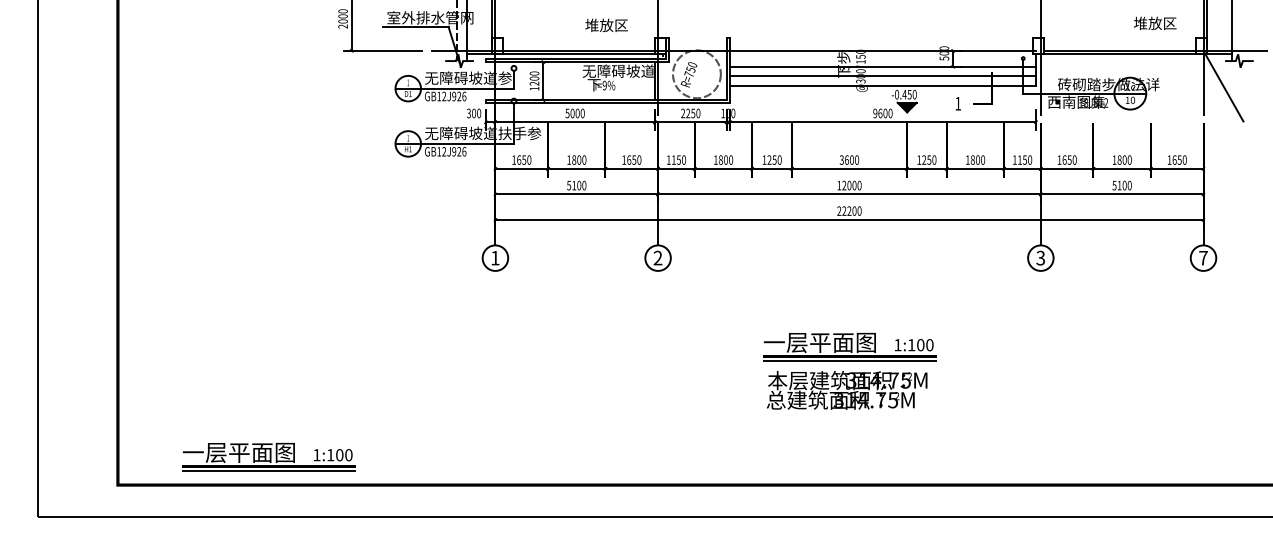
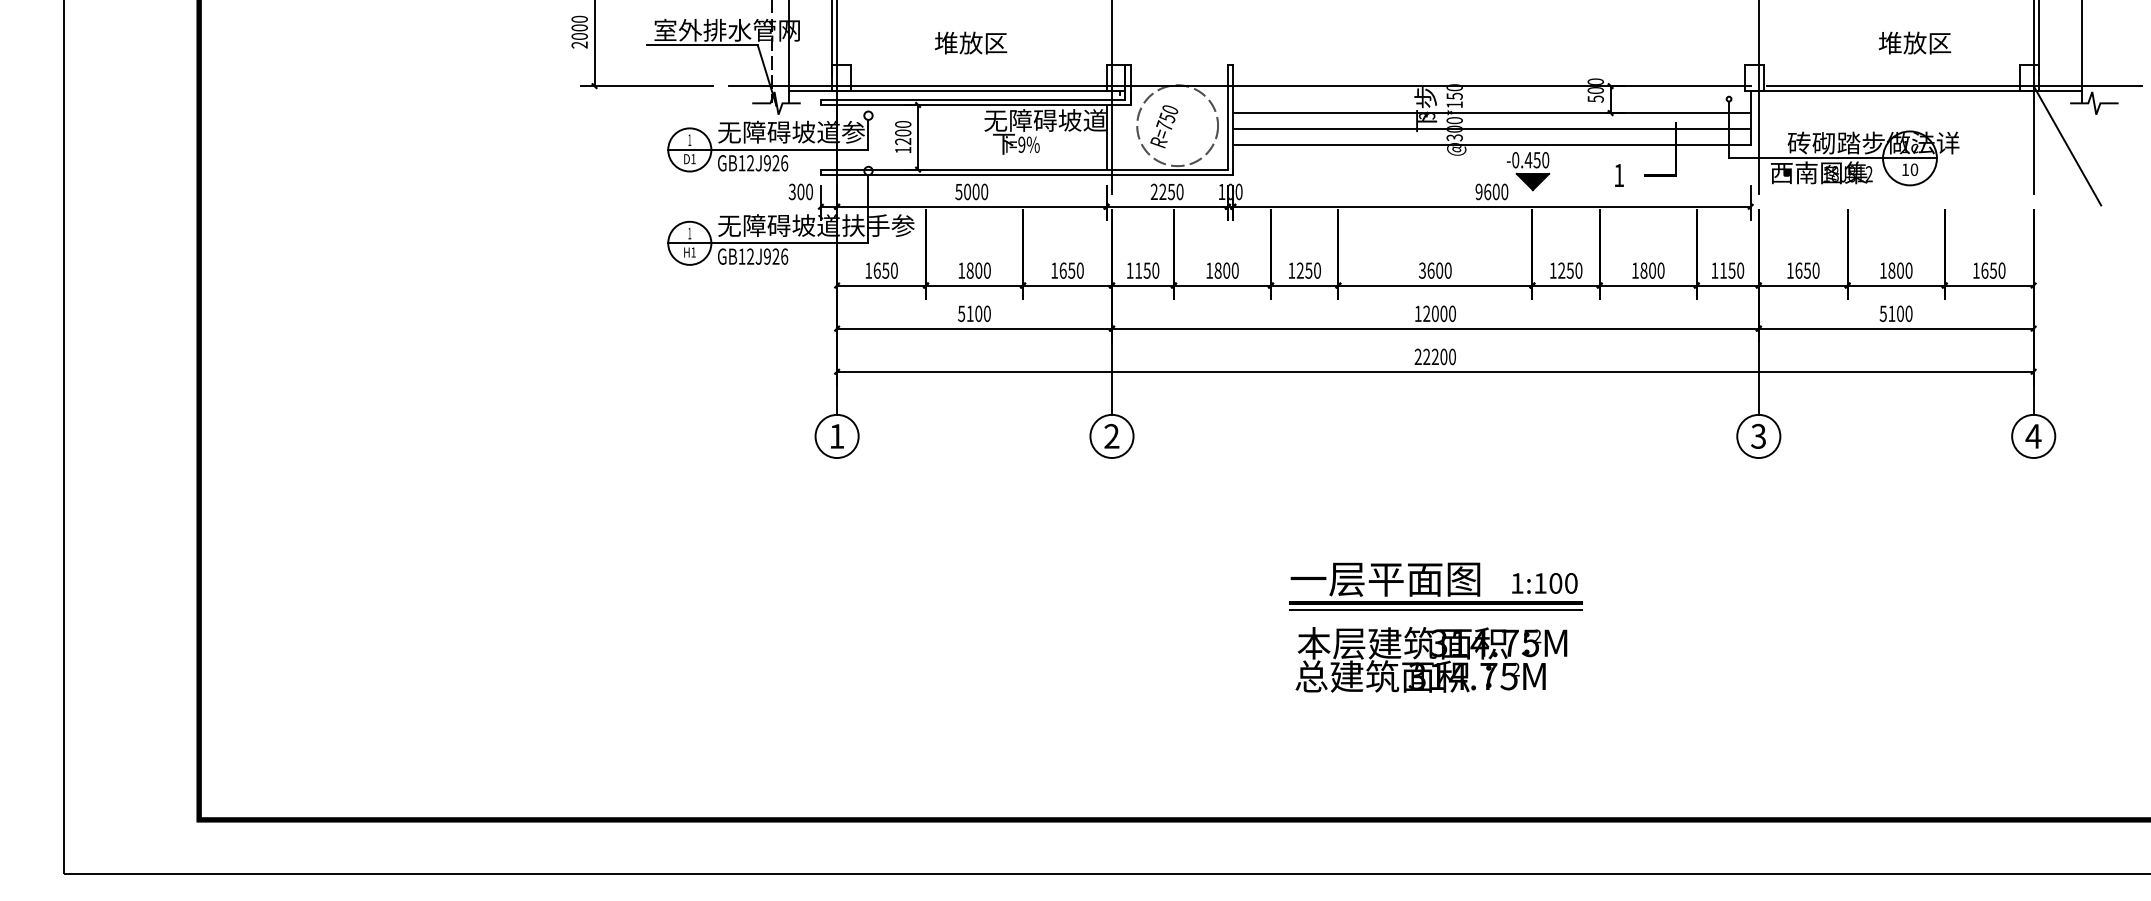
text: (1155, 23) -> (1915, 43), moved
text: (606, 24) -> (970, 41), moved
text: (1203, 258) -> (2033, 436), 7 -> 4
part: (268, 457) -> (453, 773), removed

